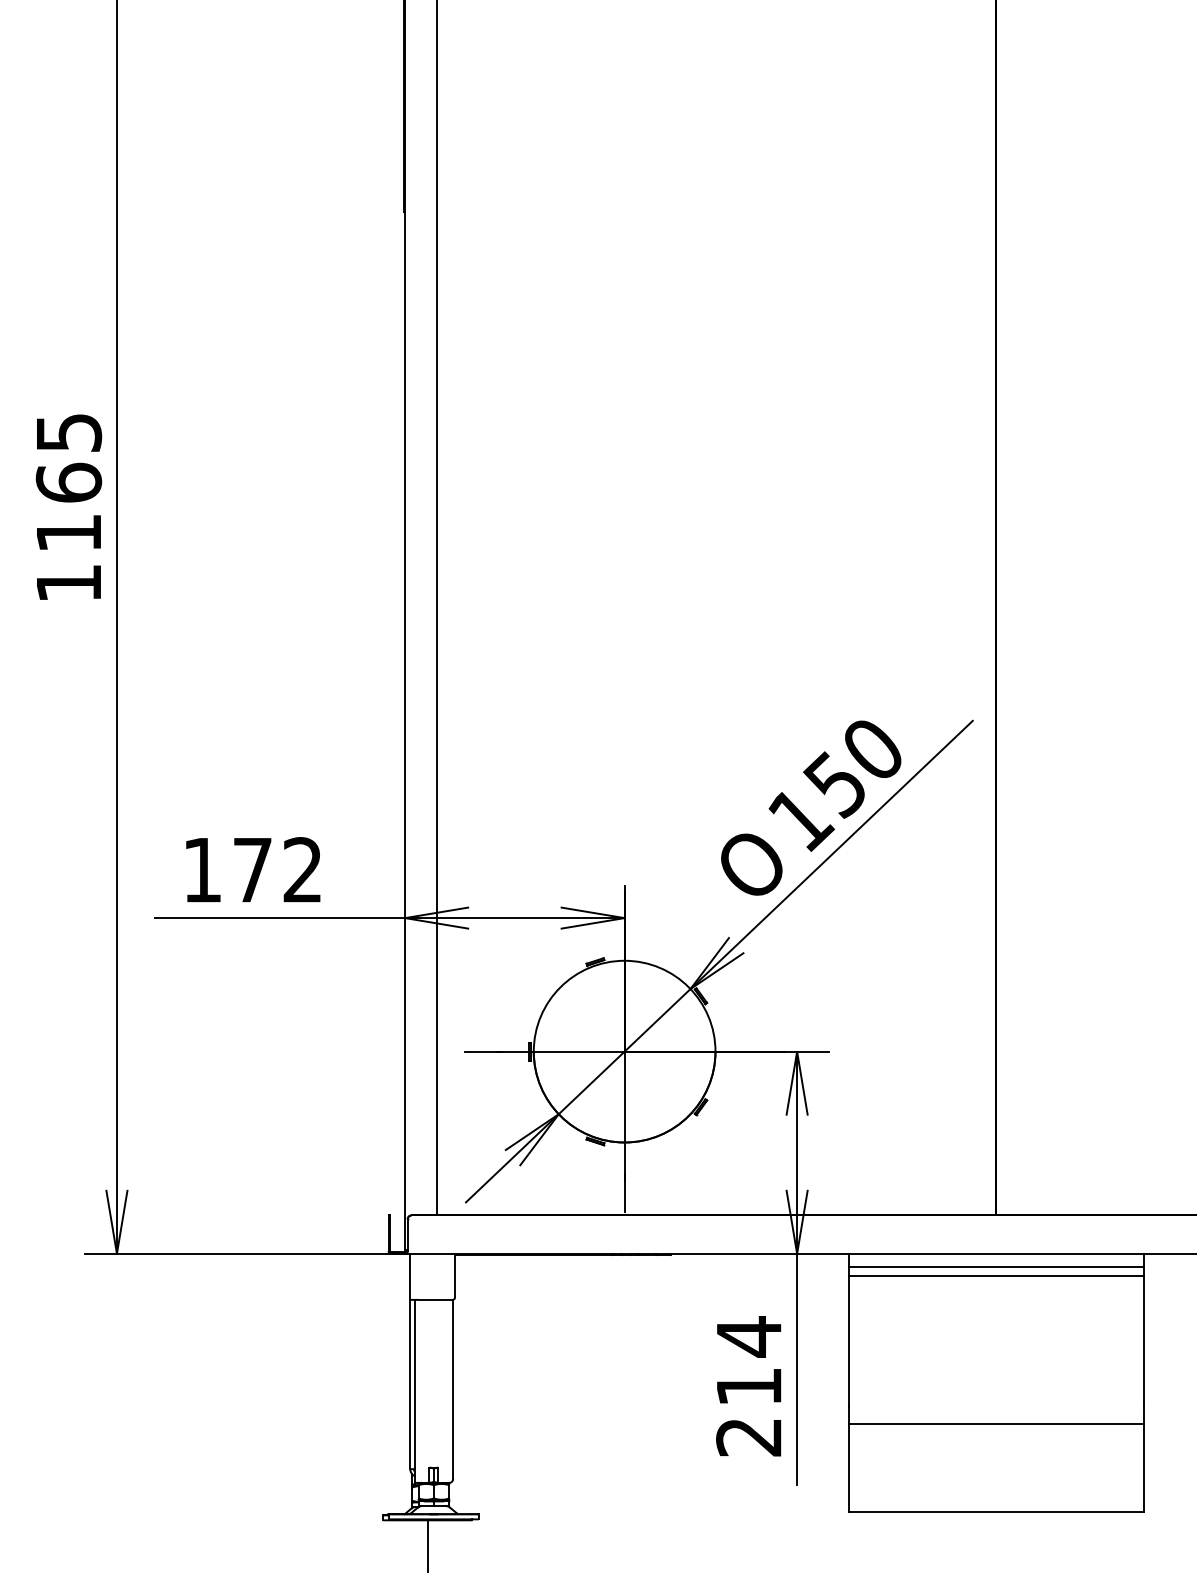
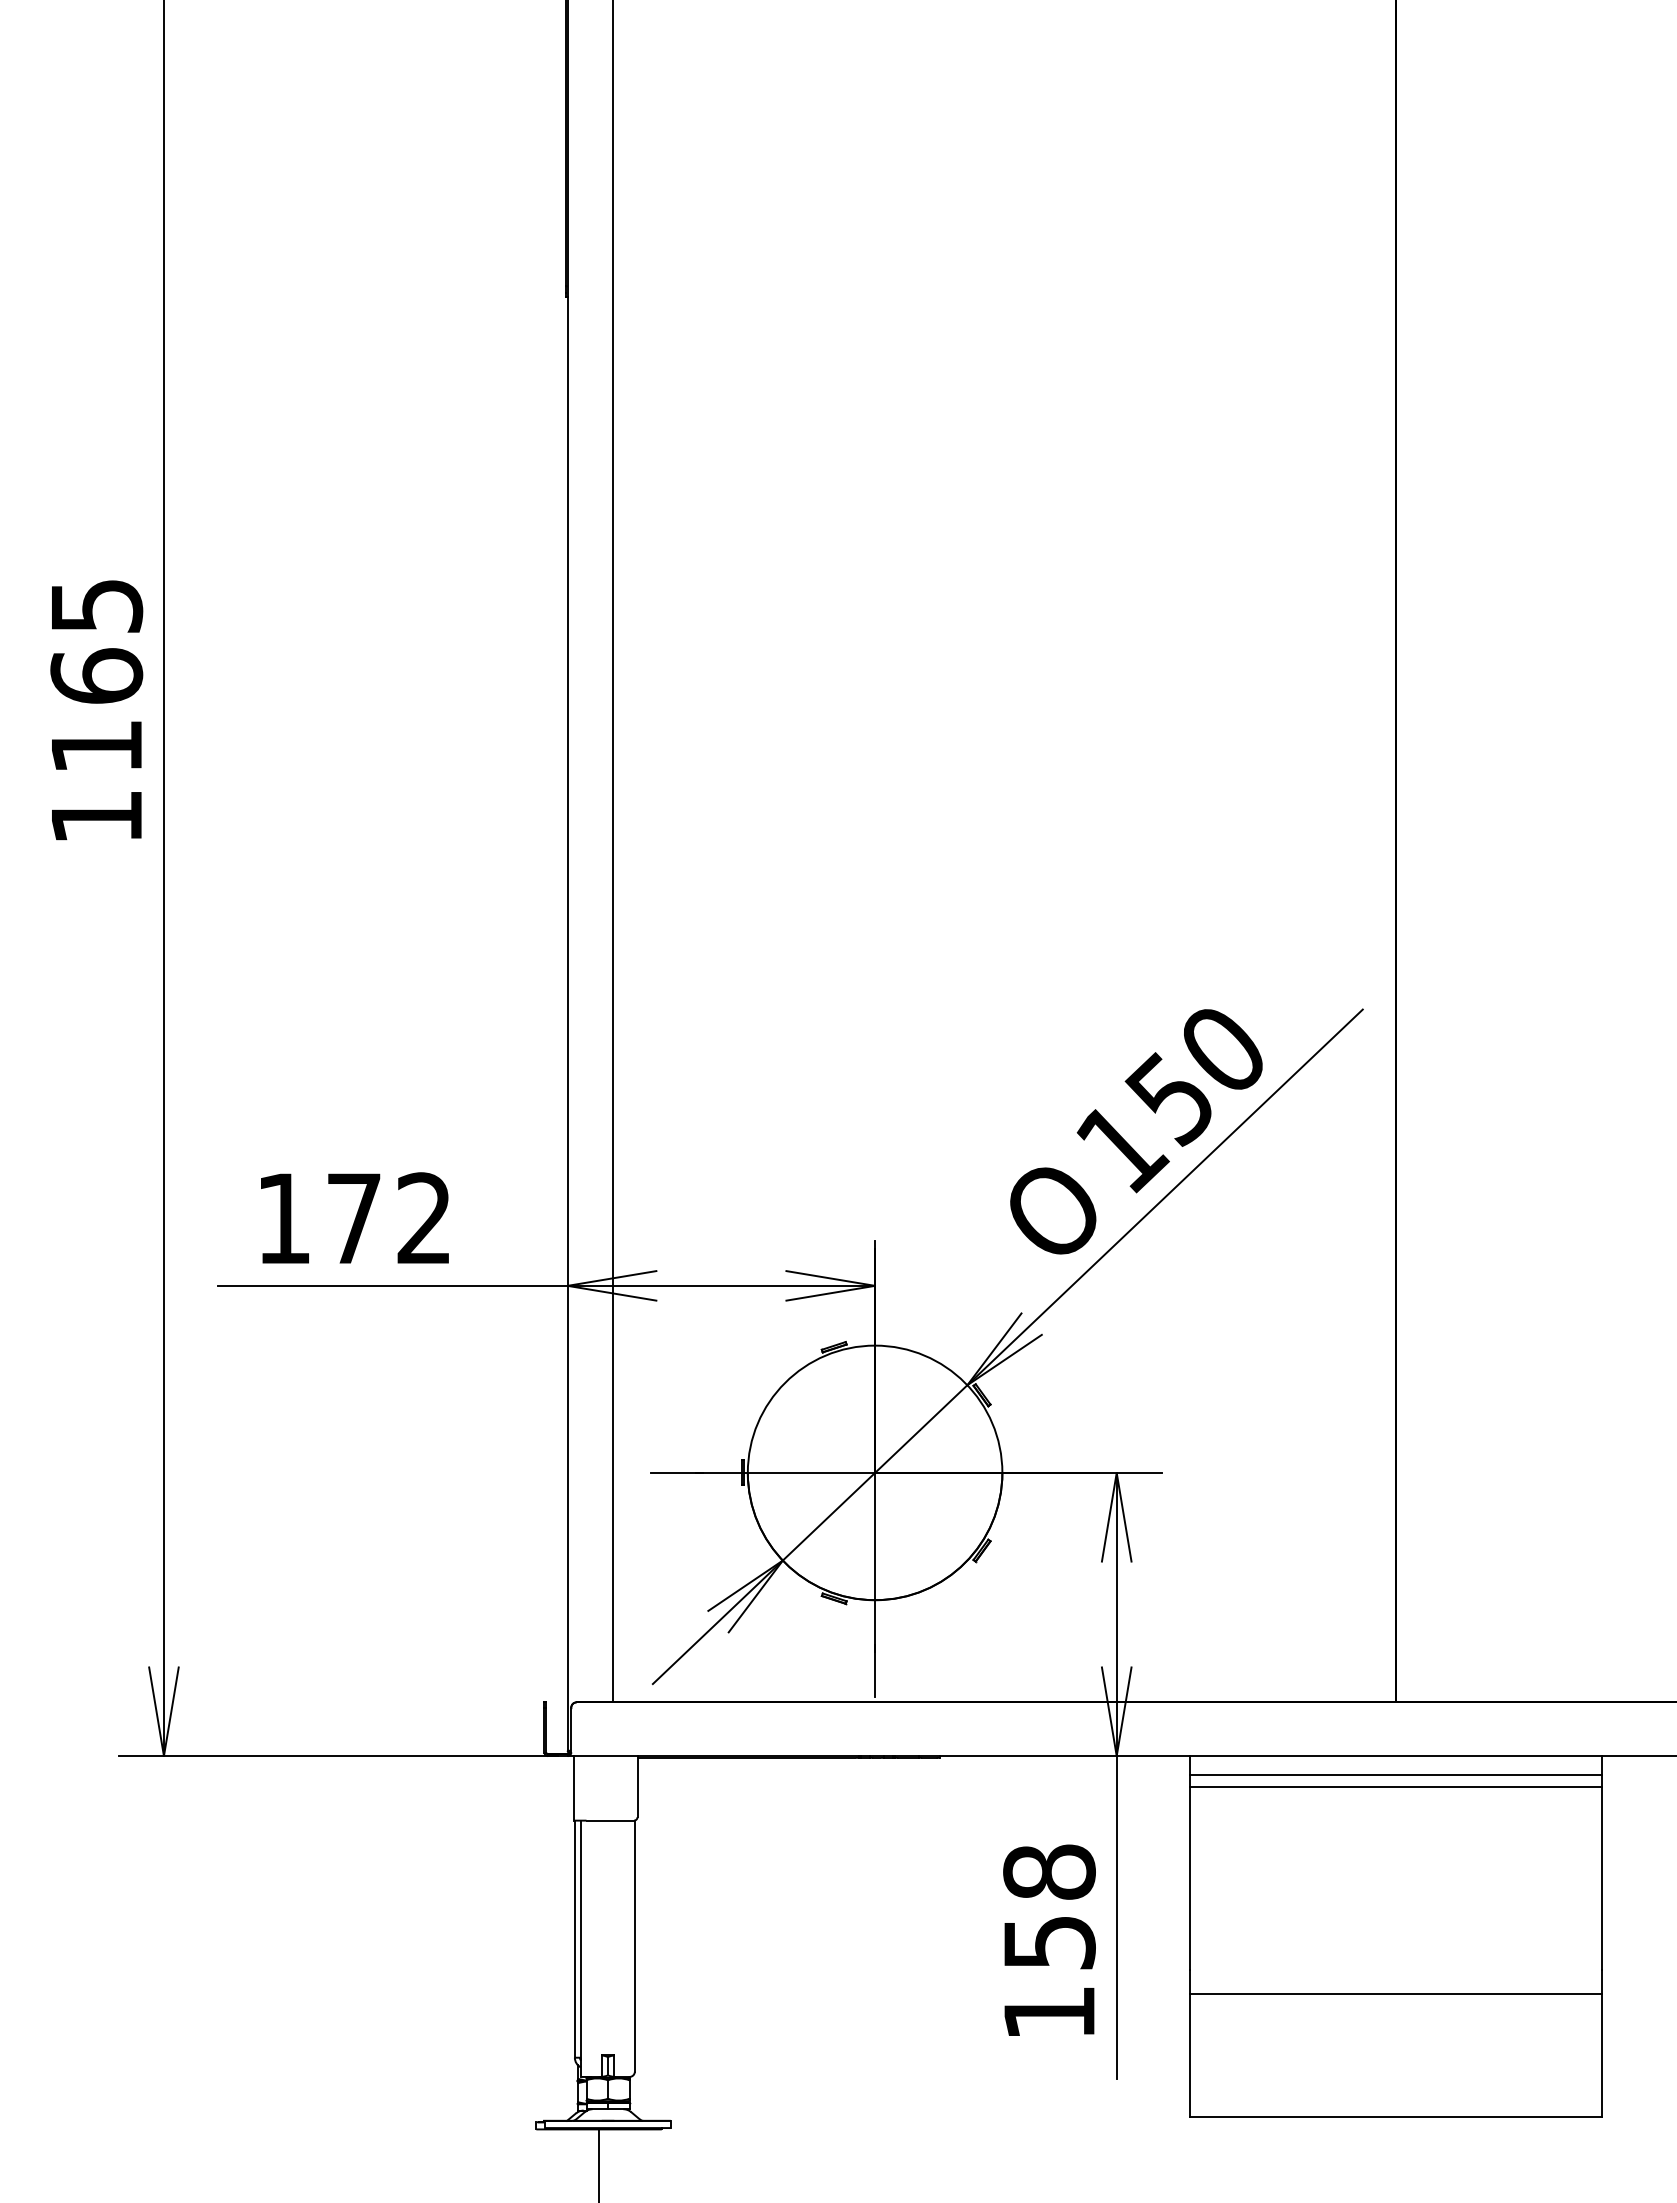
text: (749, 1386) -> (1049, 1941), 214 -> 158

